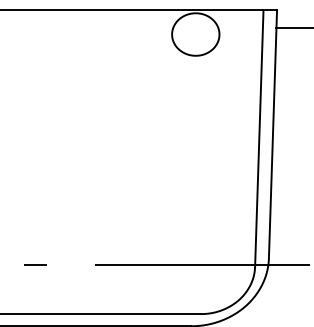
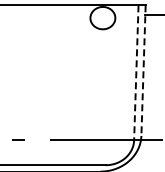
line: (272, 135) -> (143, 71), solid -> dashed
line: (259, 137) -> (136, 72), solid -> dashed

